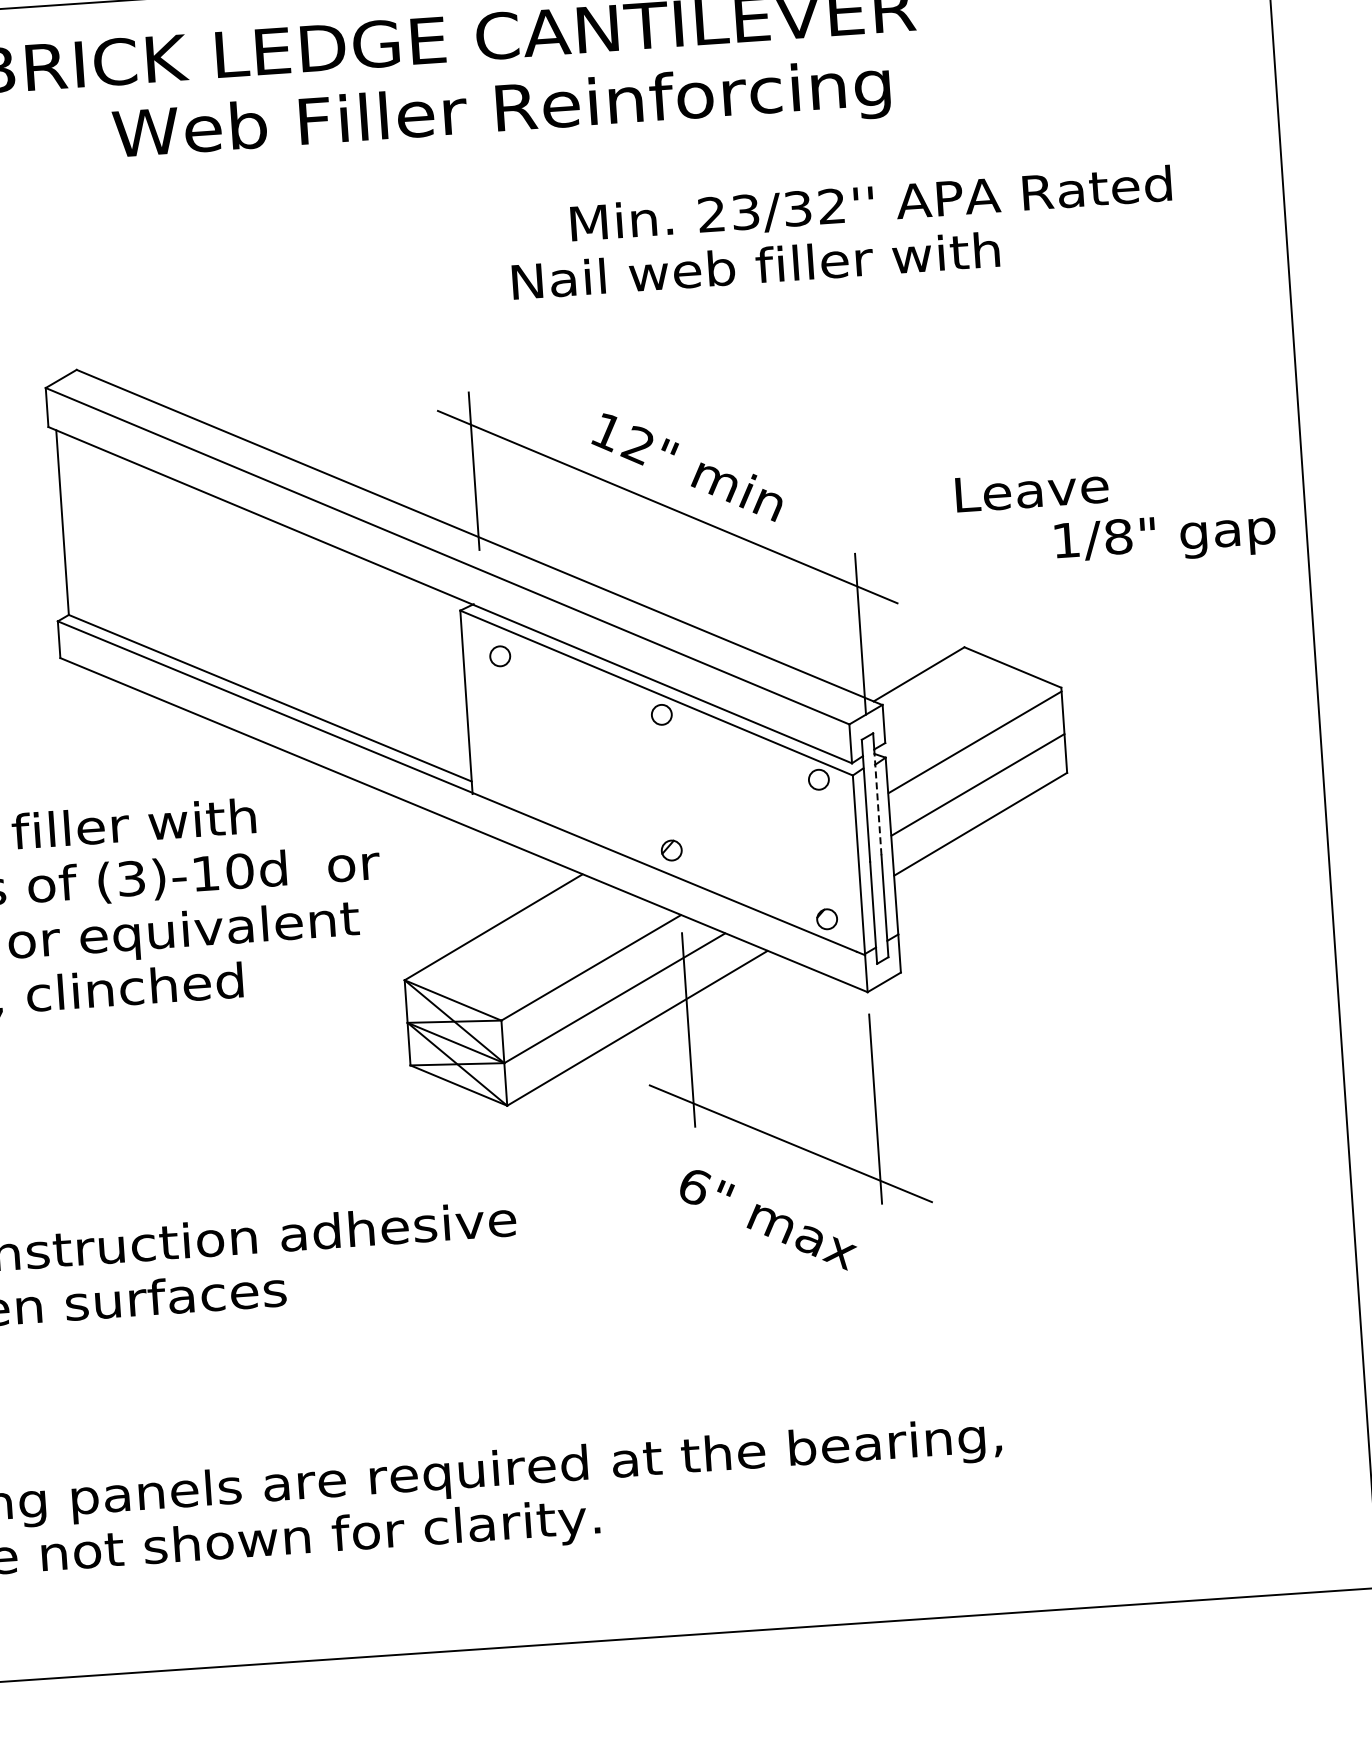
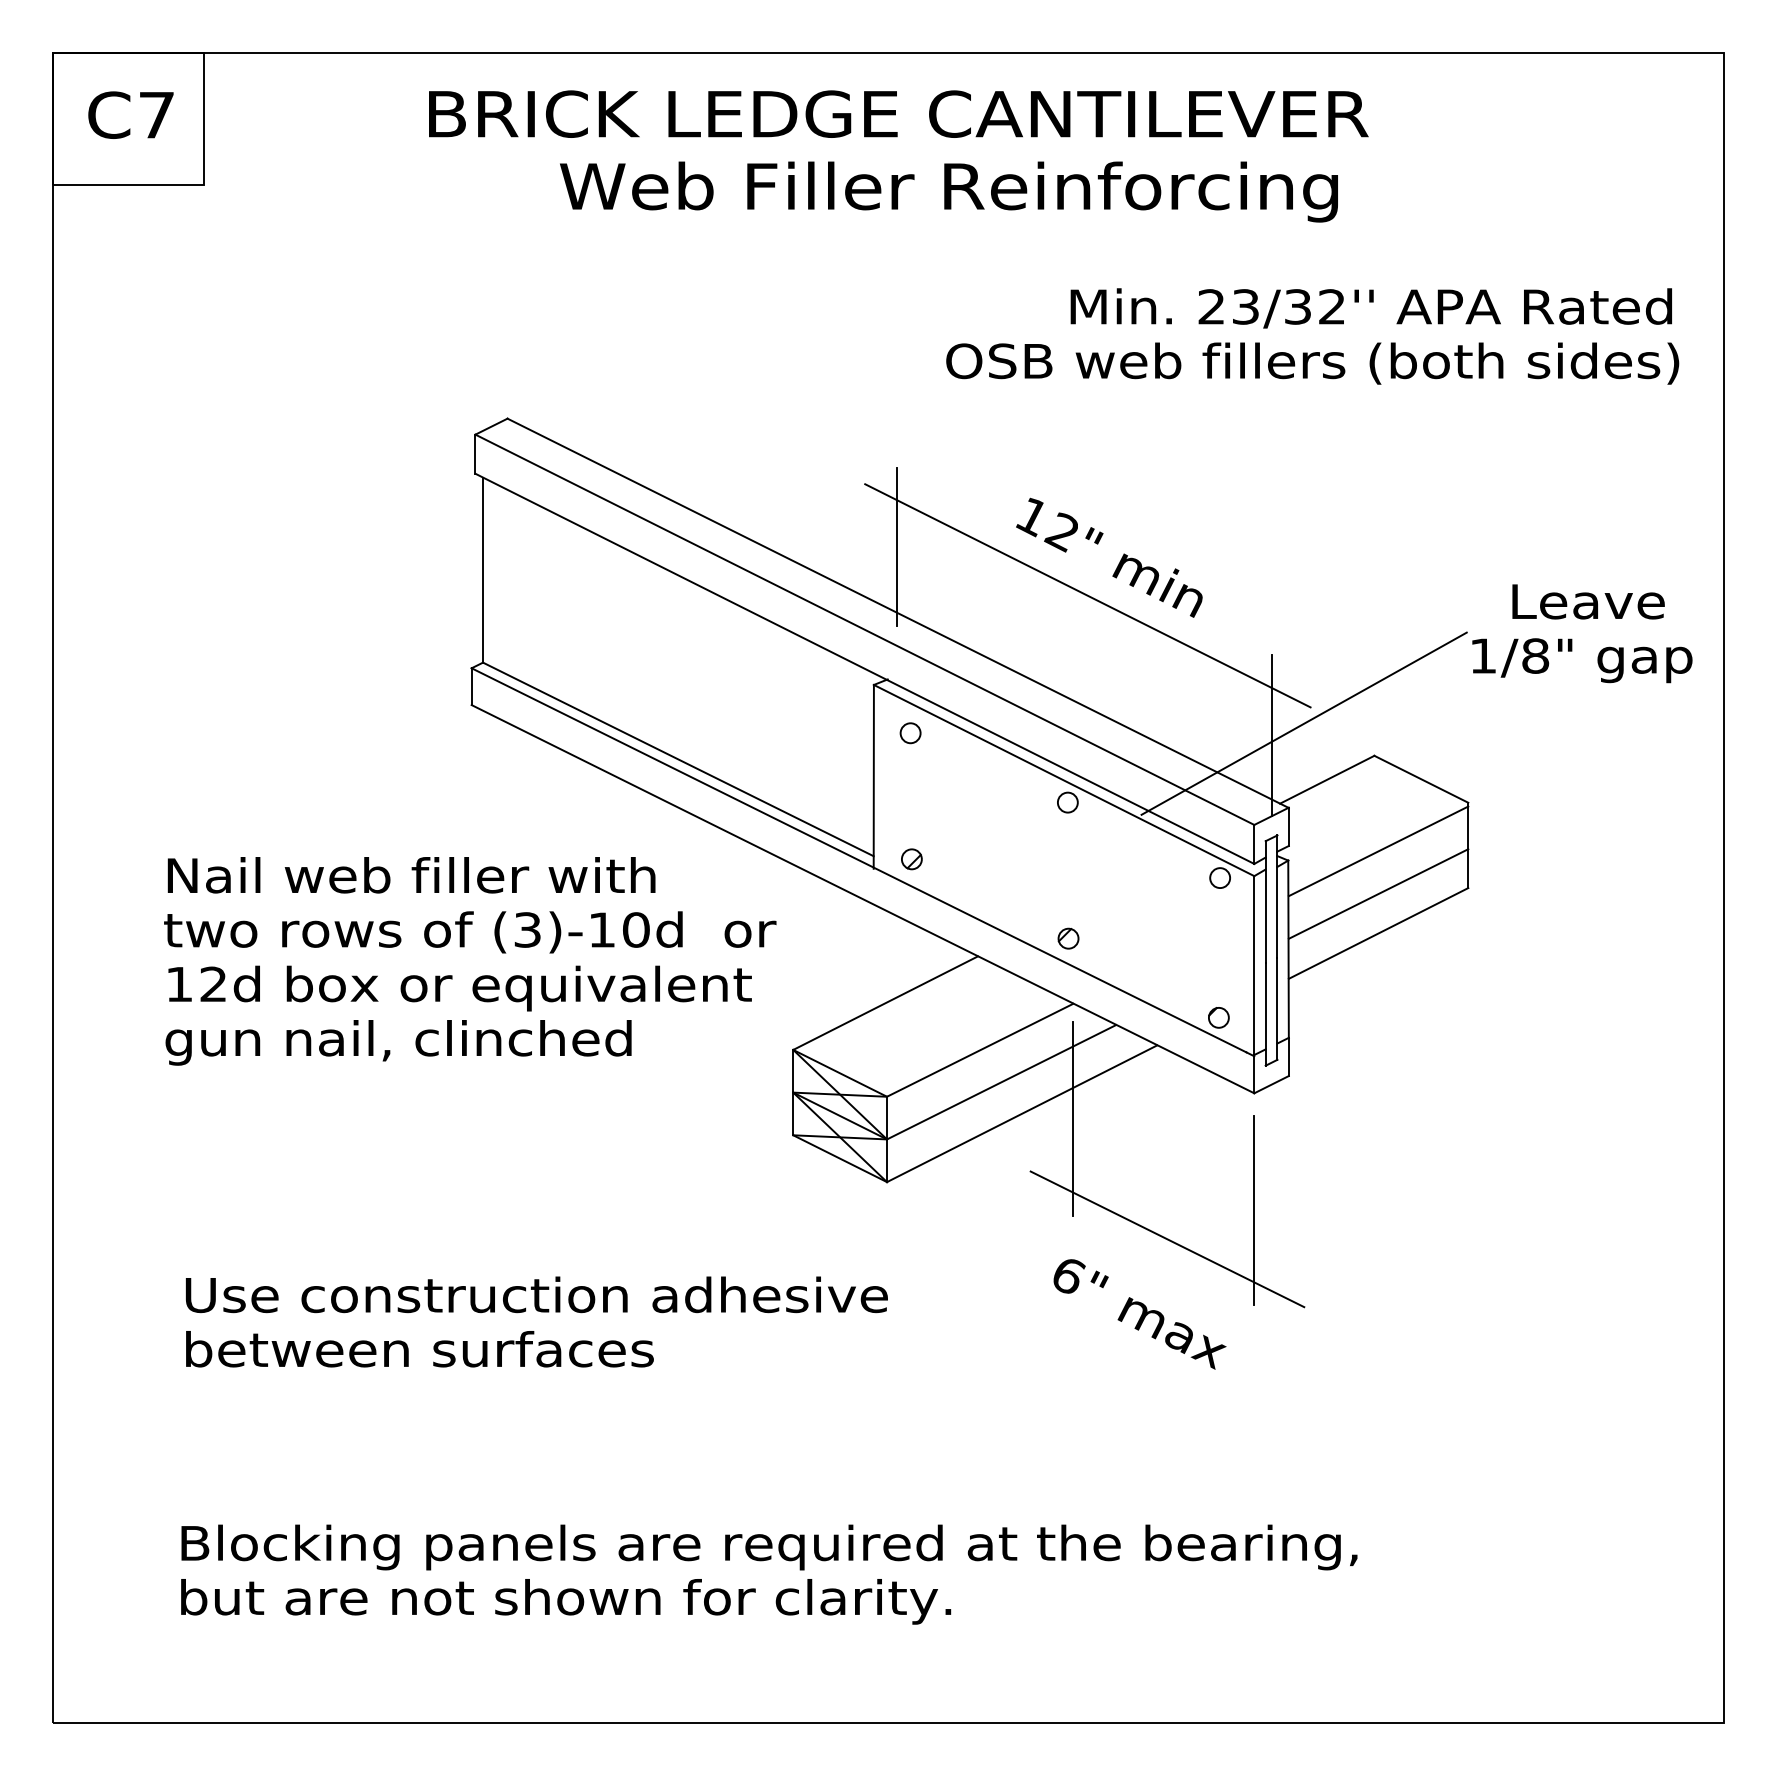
text: (870, 205) -> (1370, 308), moved
text: (876, 260) -> (1312, 363), Nail web filler with -> OSB web fillers (both sides)
text: (1032, 490) -> (1588, 601), moved
line: (891, 619) -> (1303, 723), added
part: (509, 782) -> (911, 859), added
line: (877, 803) -> (1277, 905), dashed -> solid

